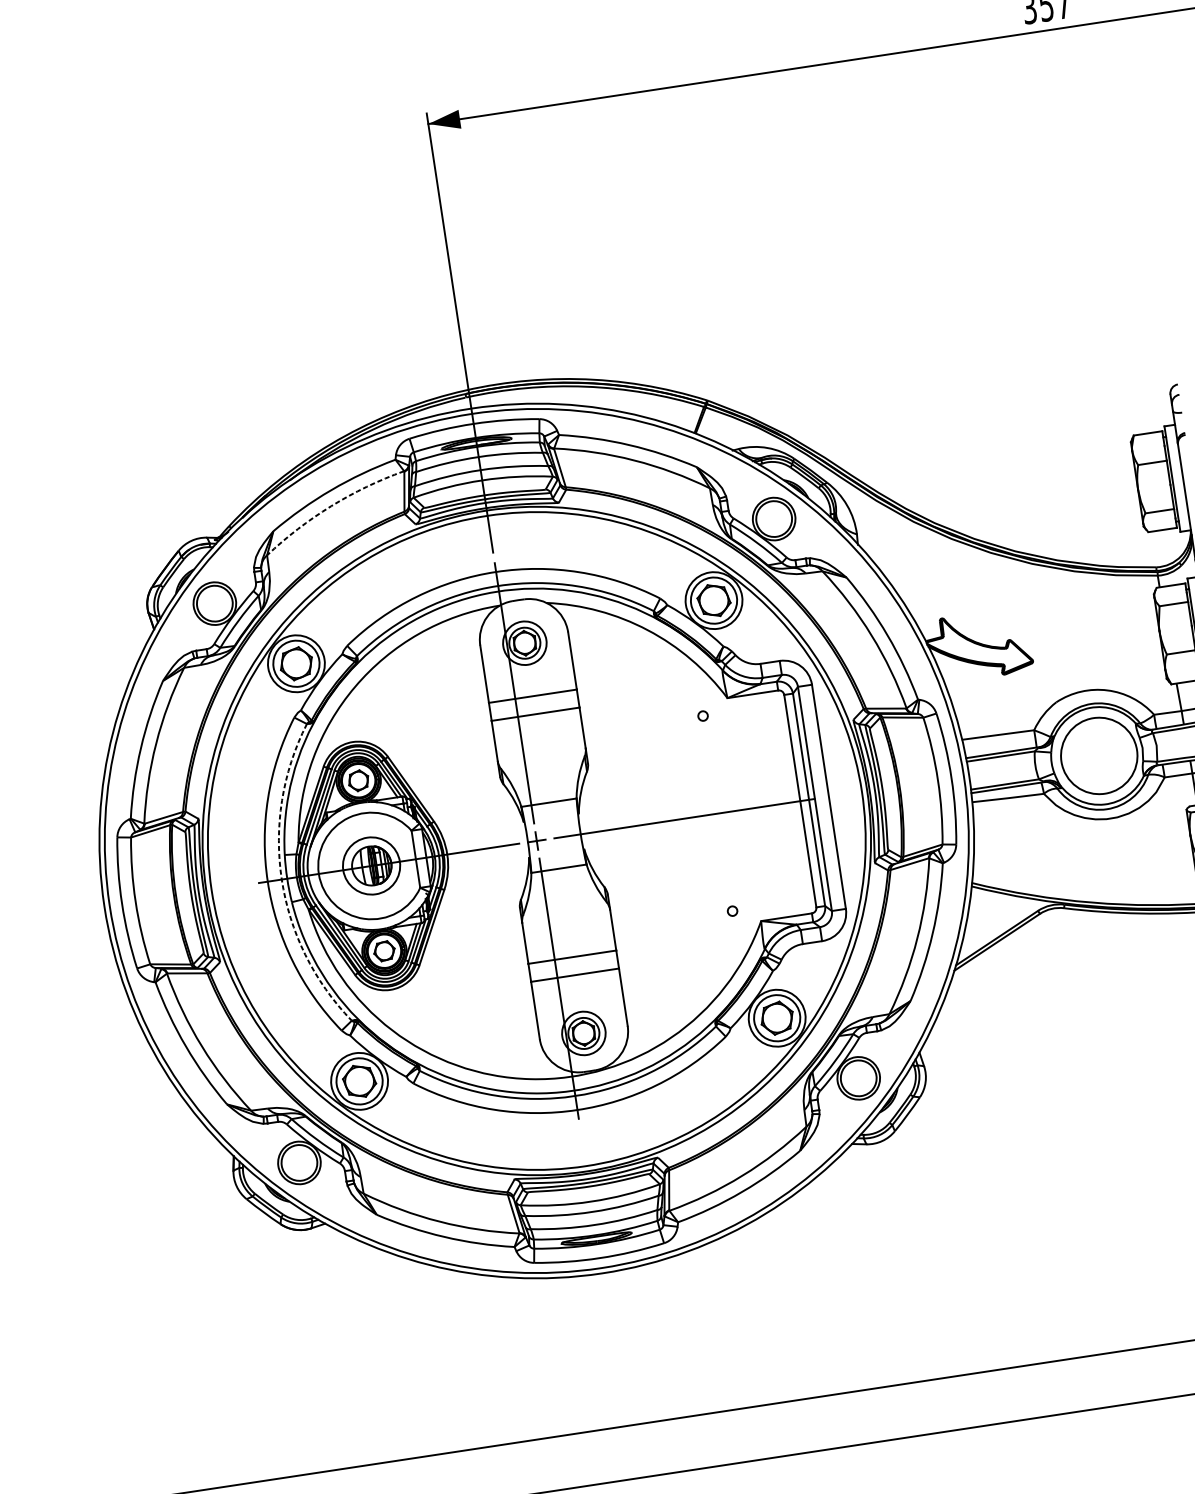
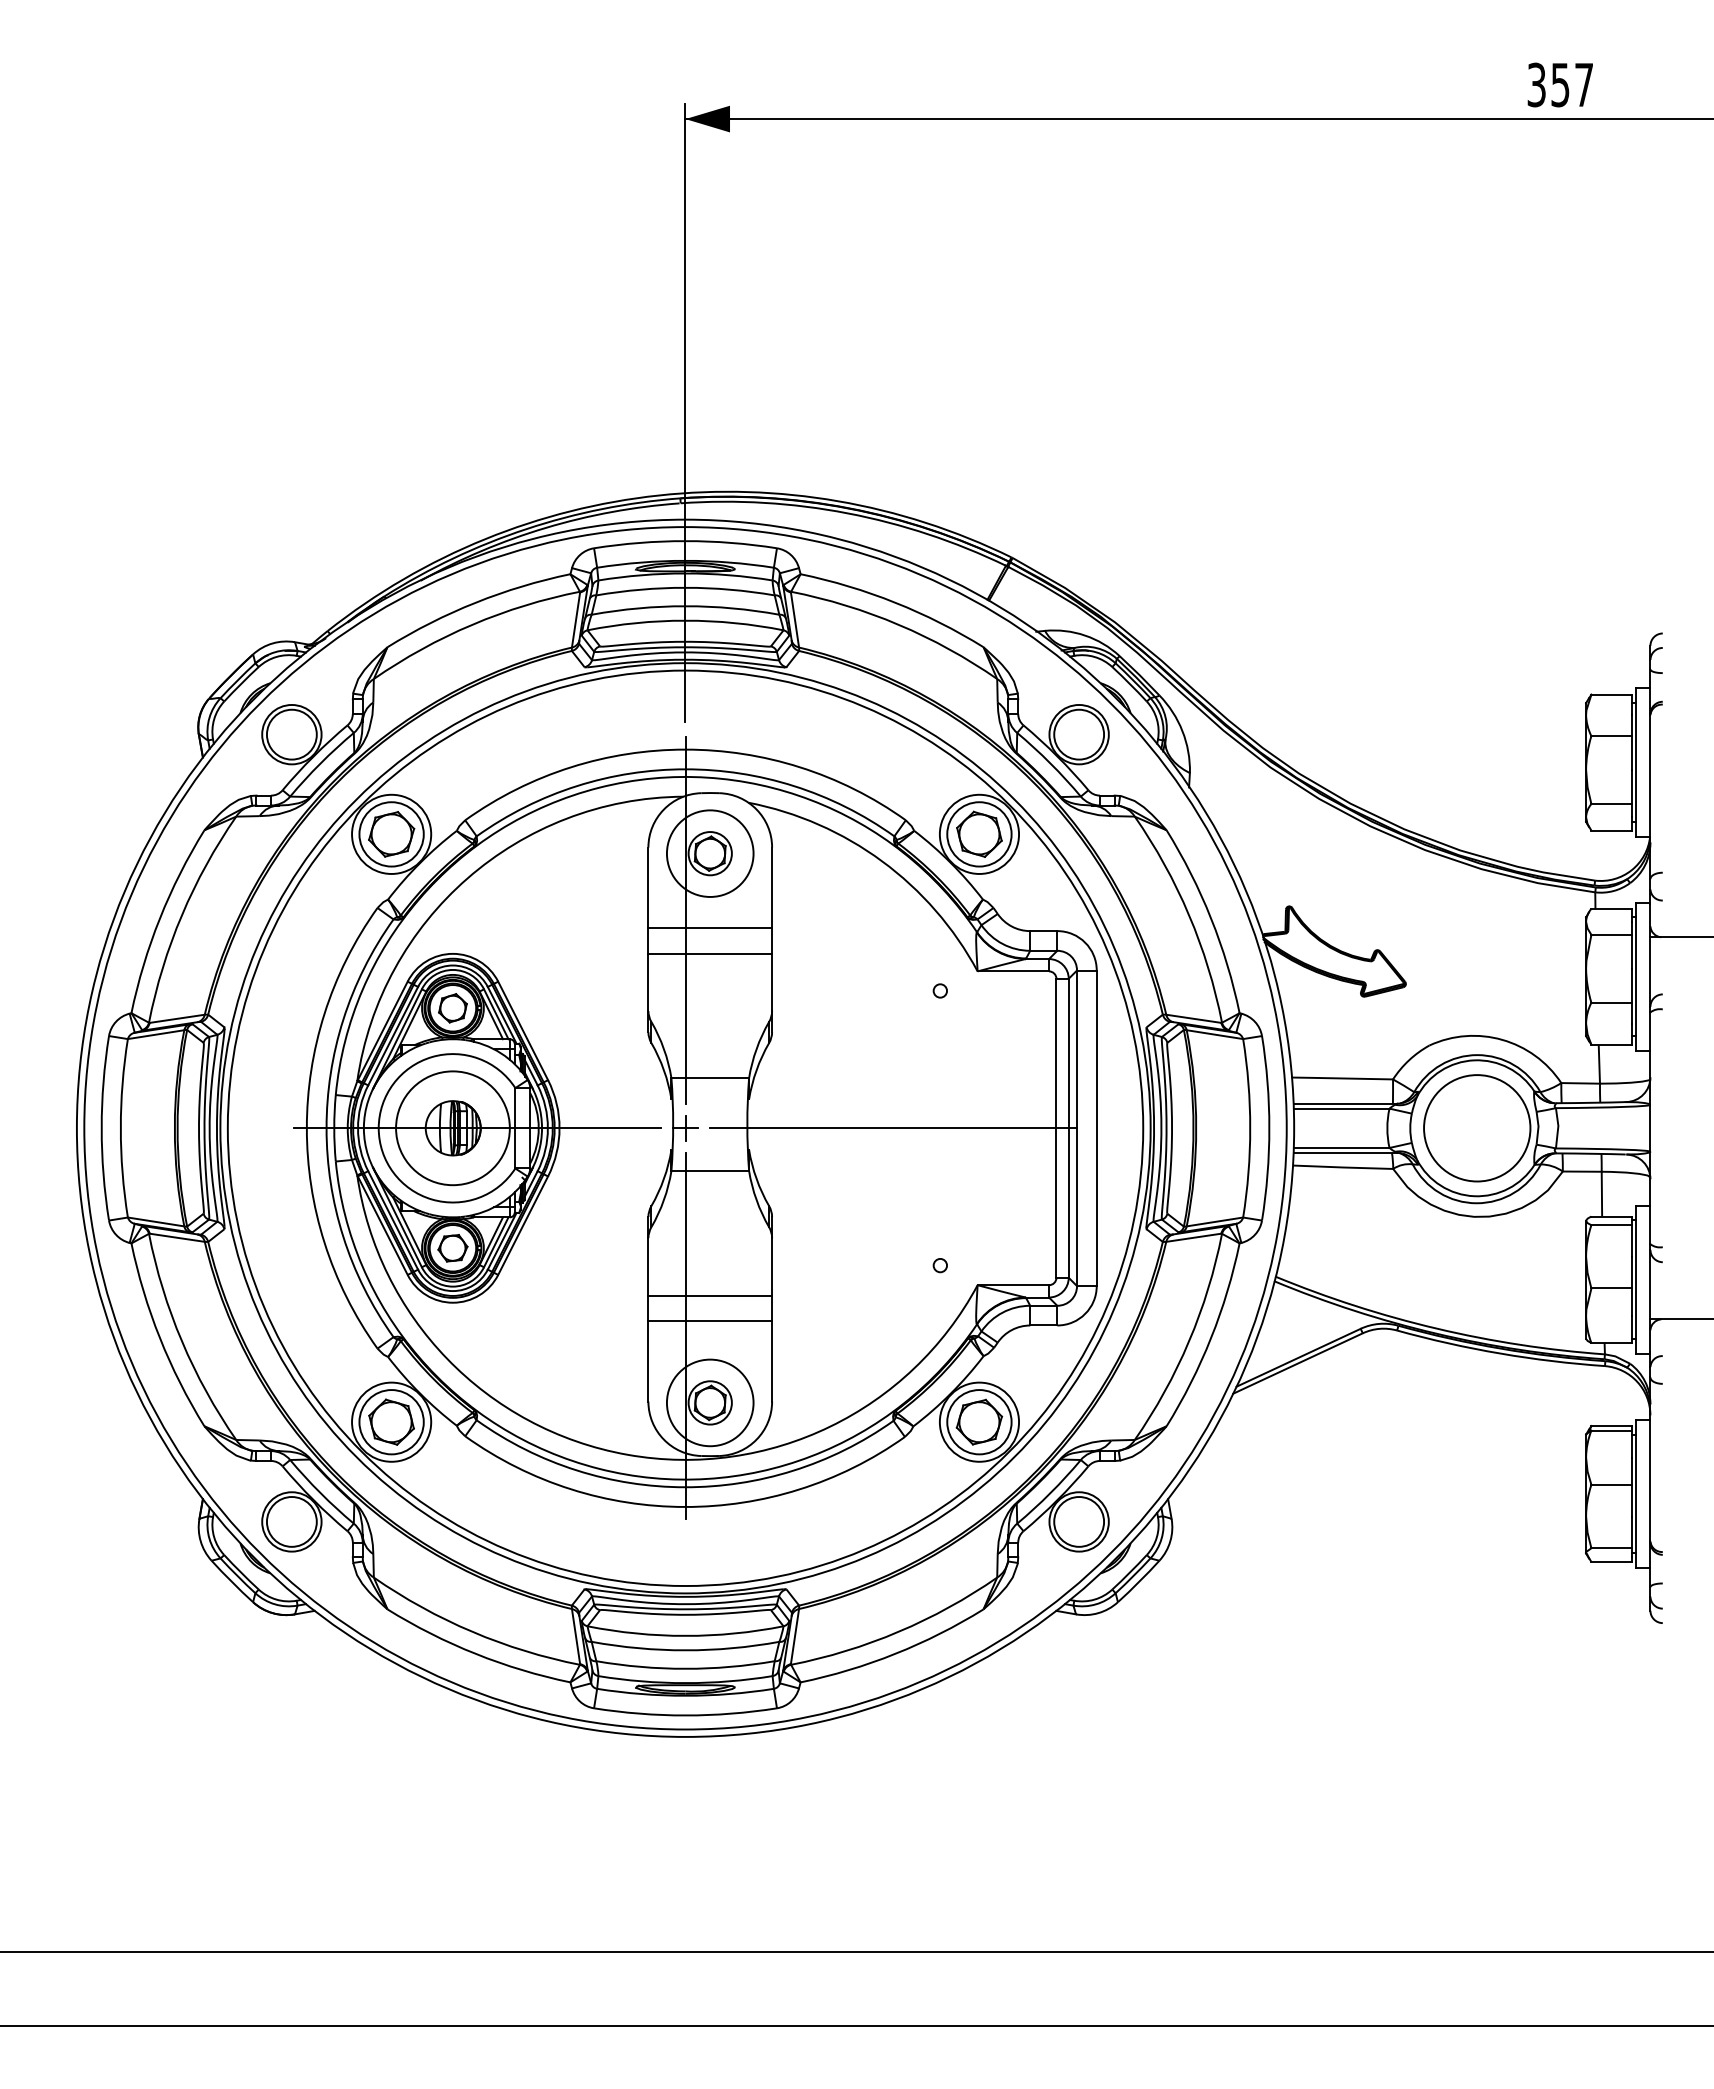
arc: (331, 505) -> (472, 624), dashed -> solid
circle: (524, 643) -> (709, 853), size x1.43
circle: (371, 866) -> (452, 1128), size x1.43
arc: (281, 879) -> (326, 1128), dashed -> solid
circle: (583, 1033) -> (709, 1402), size x1.43

